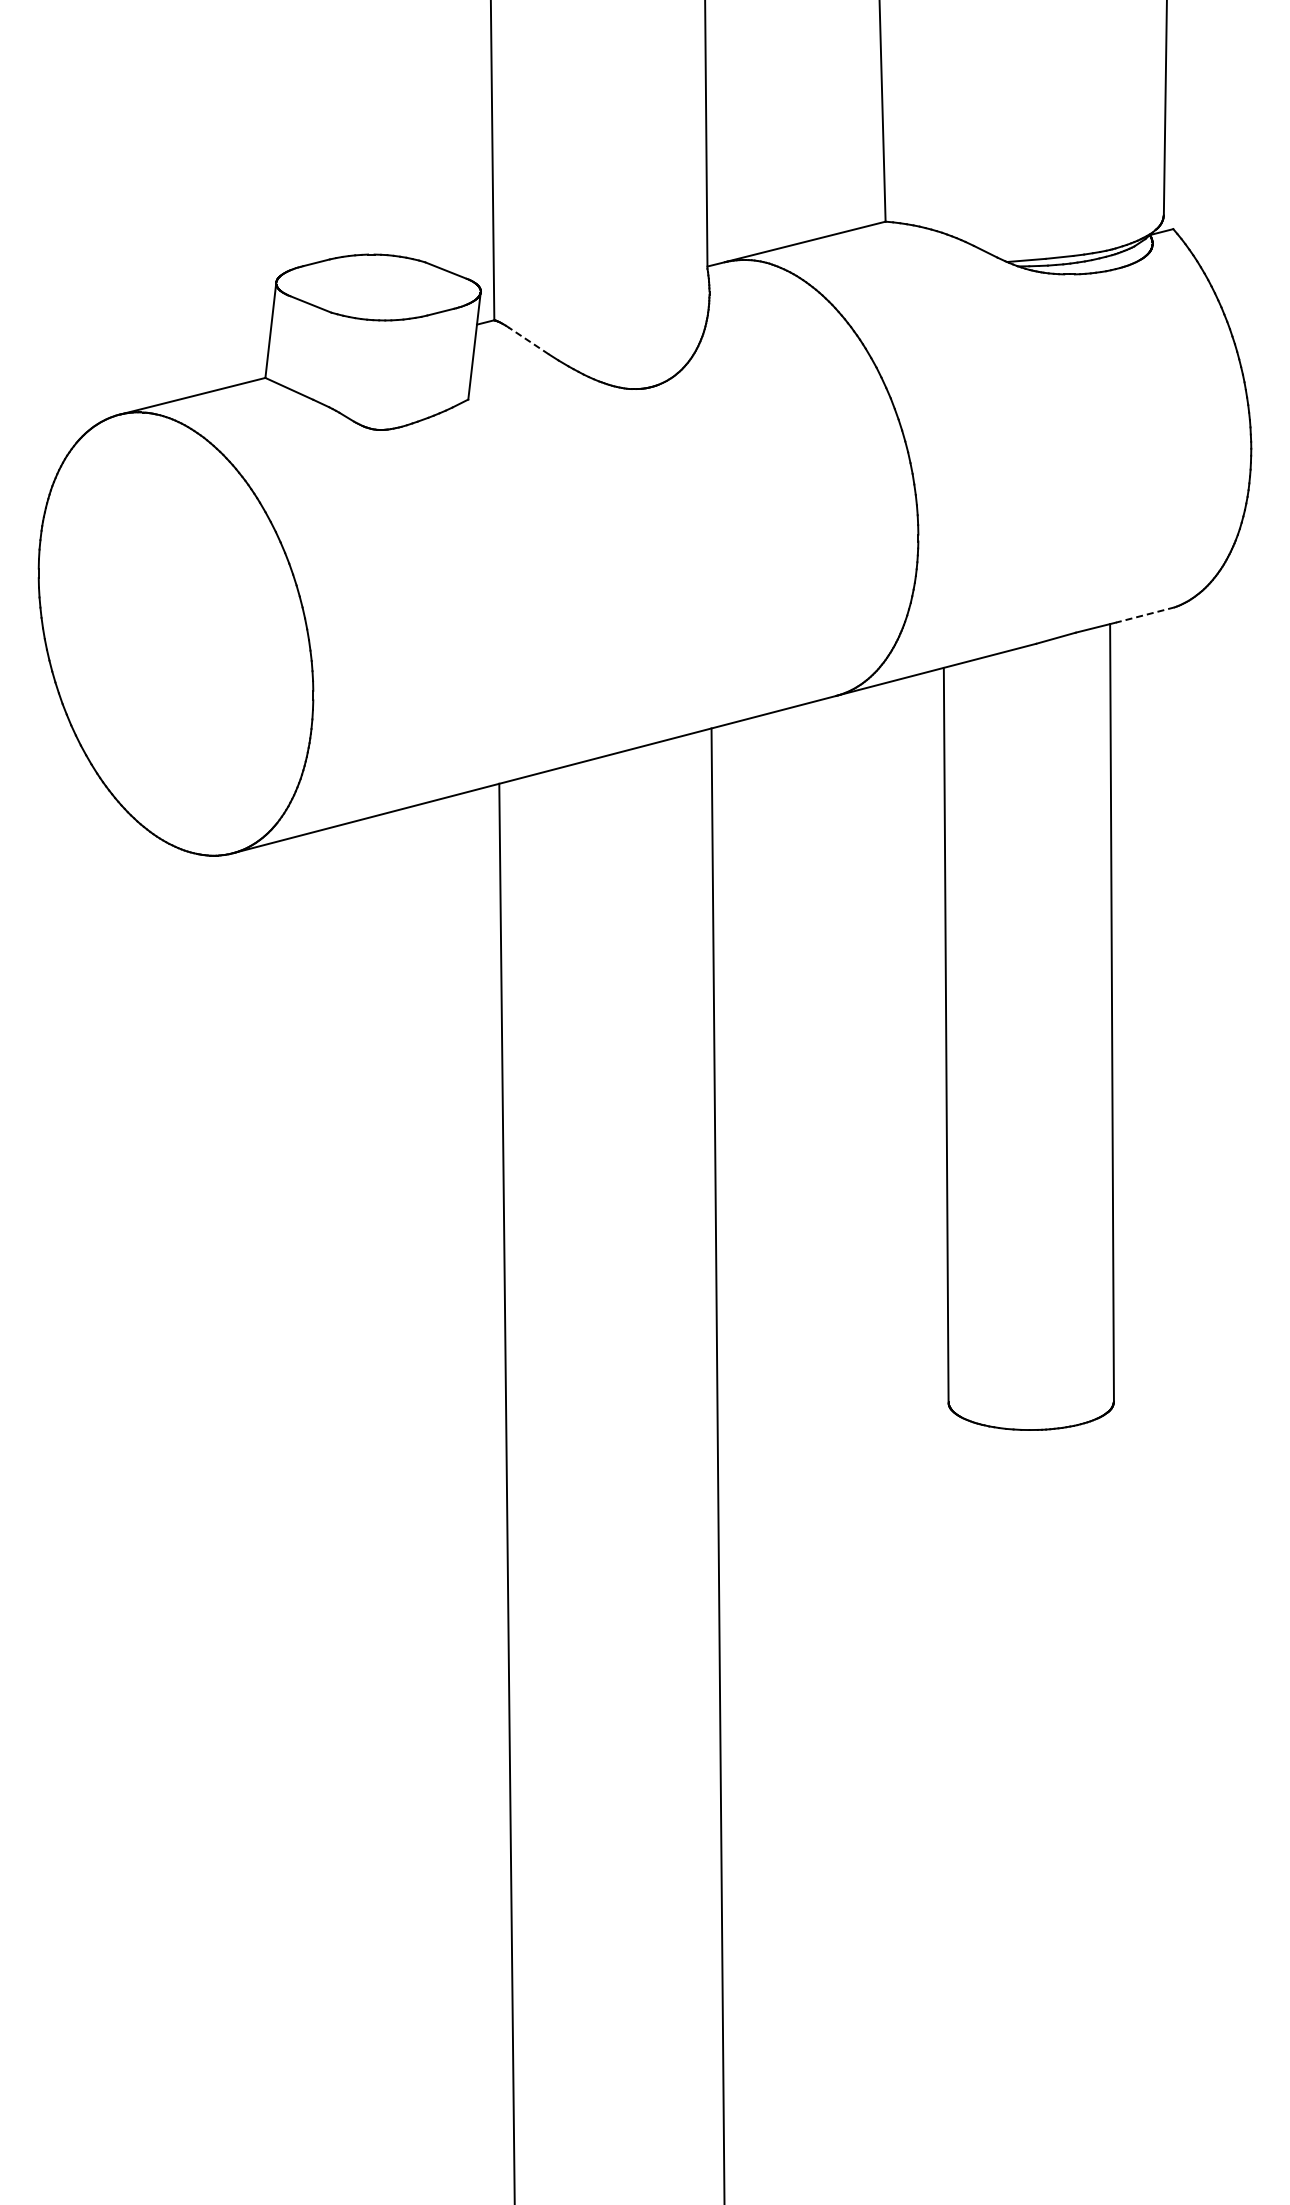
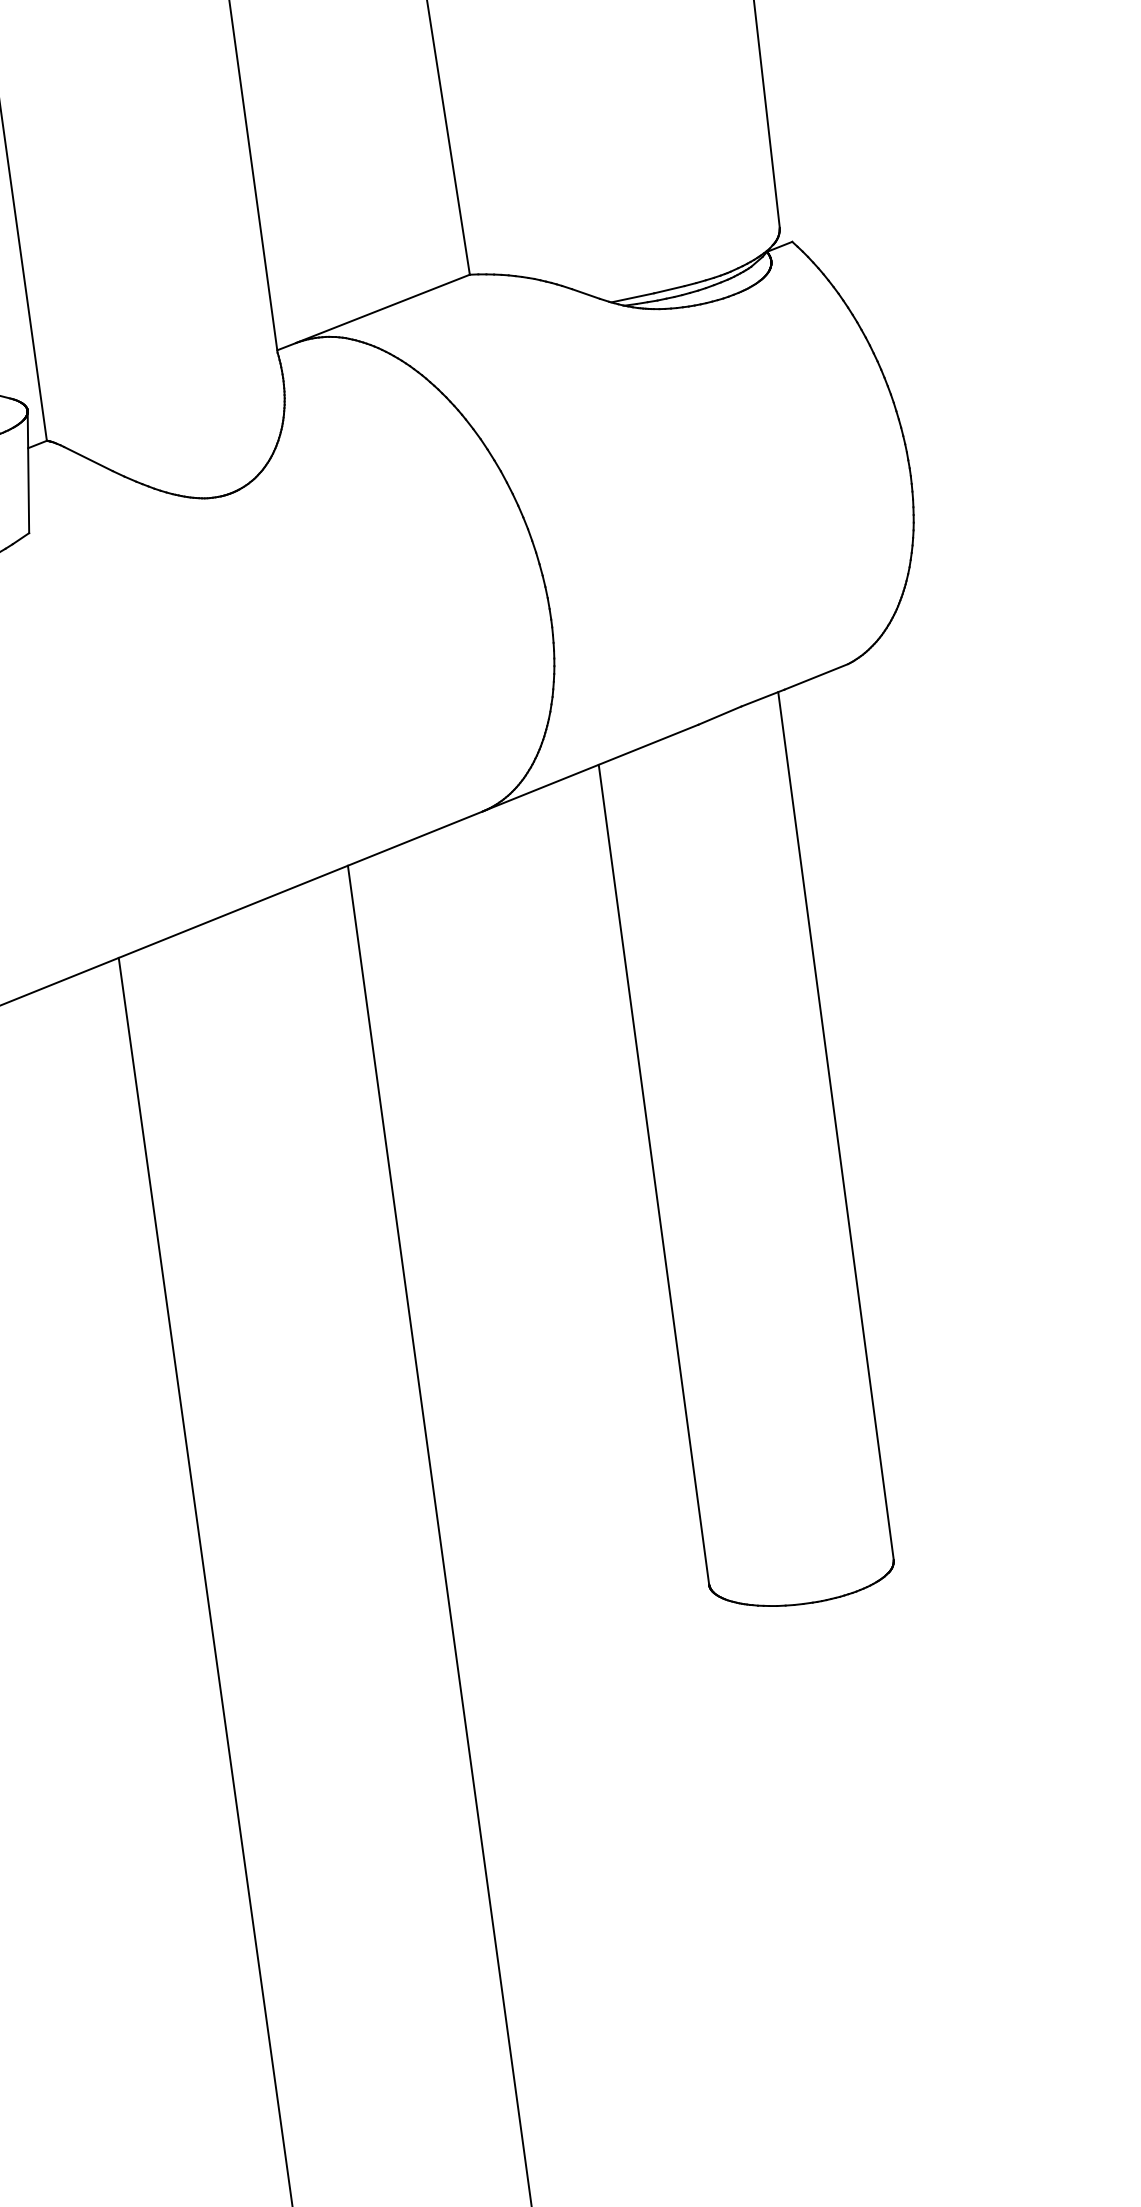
line: (528, 340) -> (87, 458), dashed -> solid
line: (1144, 615) -> (815, 677), dashed -> solid

